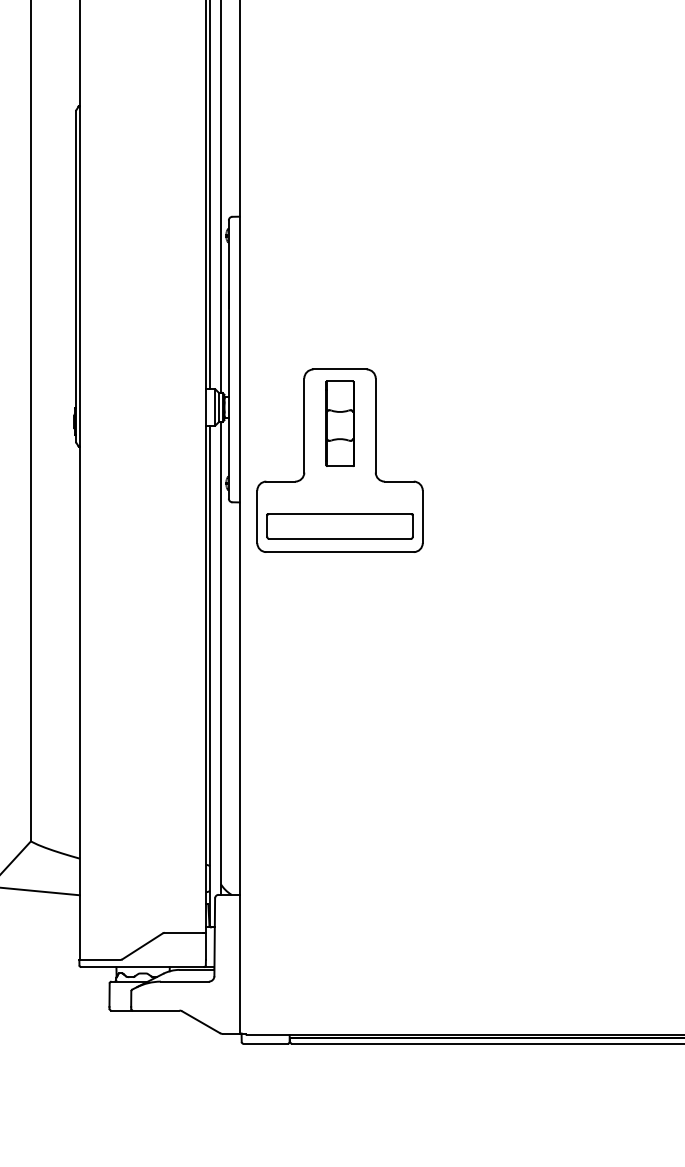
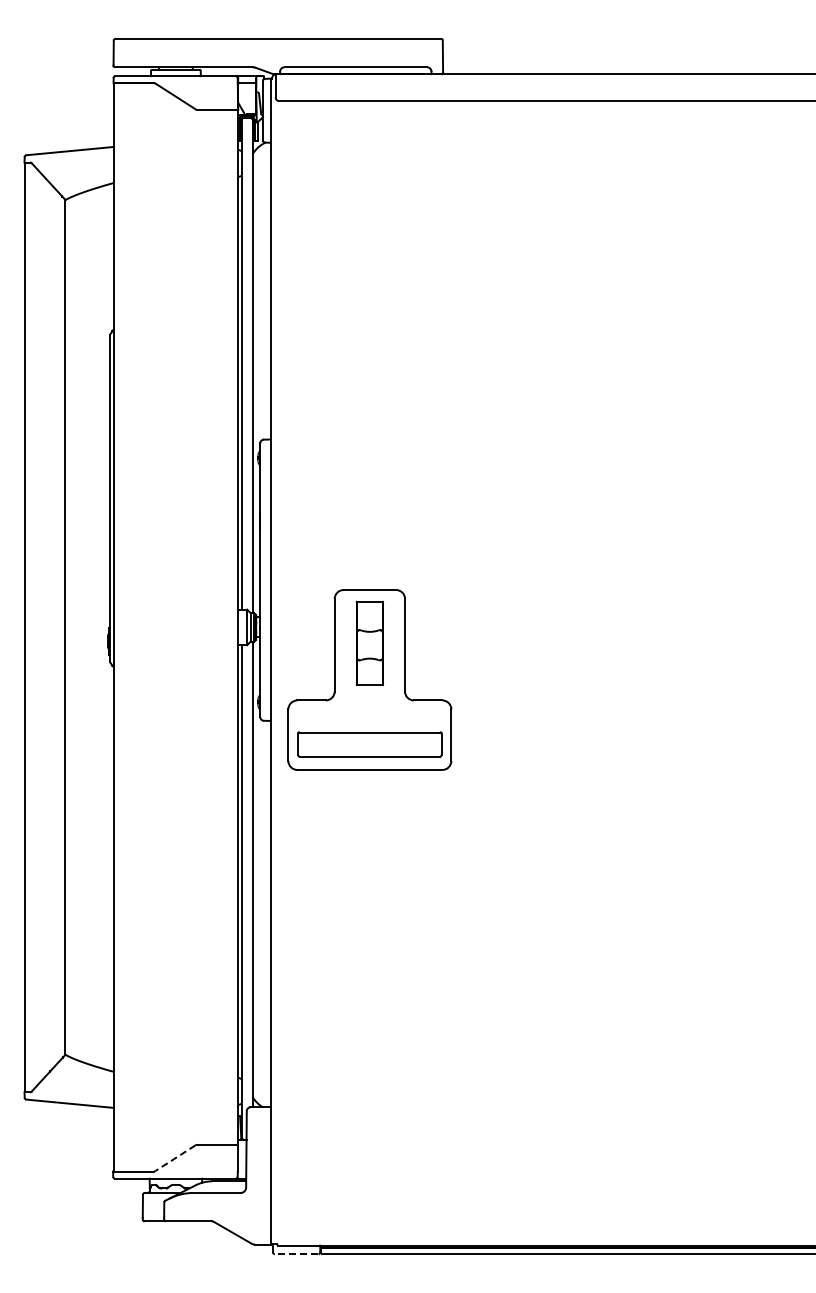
line: (142, 946) -> (175, 1158), solid -> dashed
line: (265, 1044) -> (296, 1254), solid -> dashed

